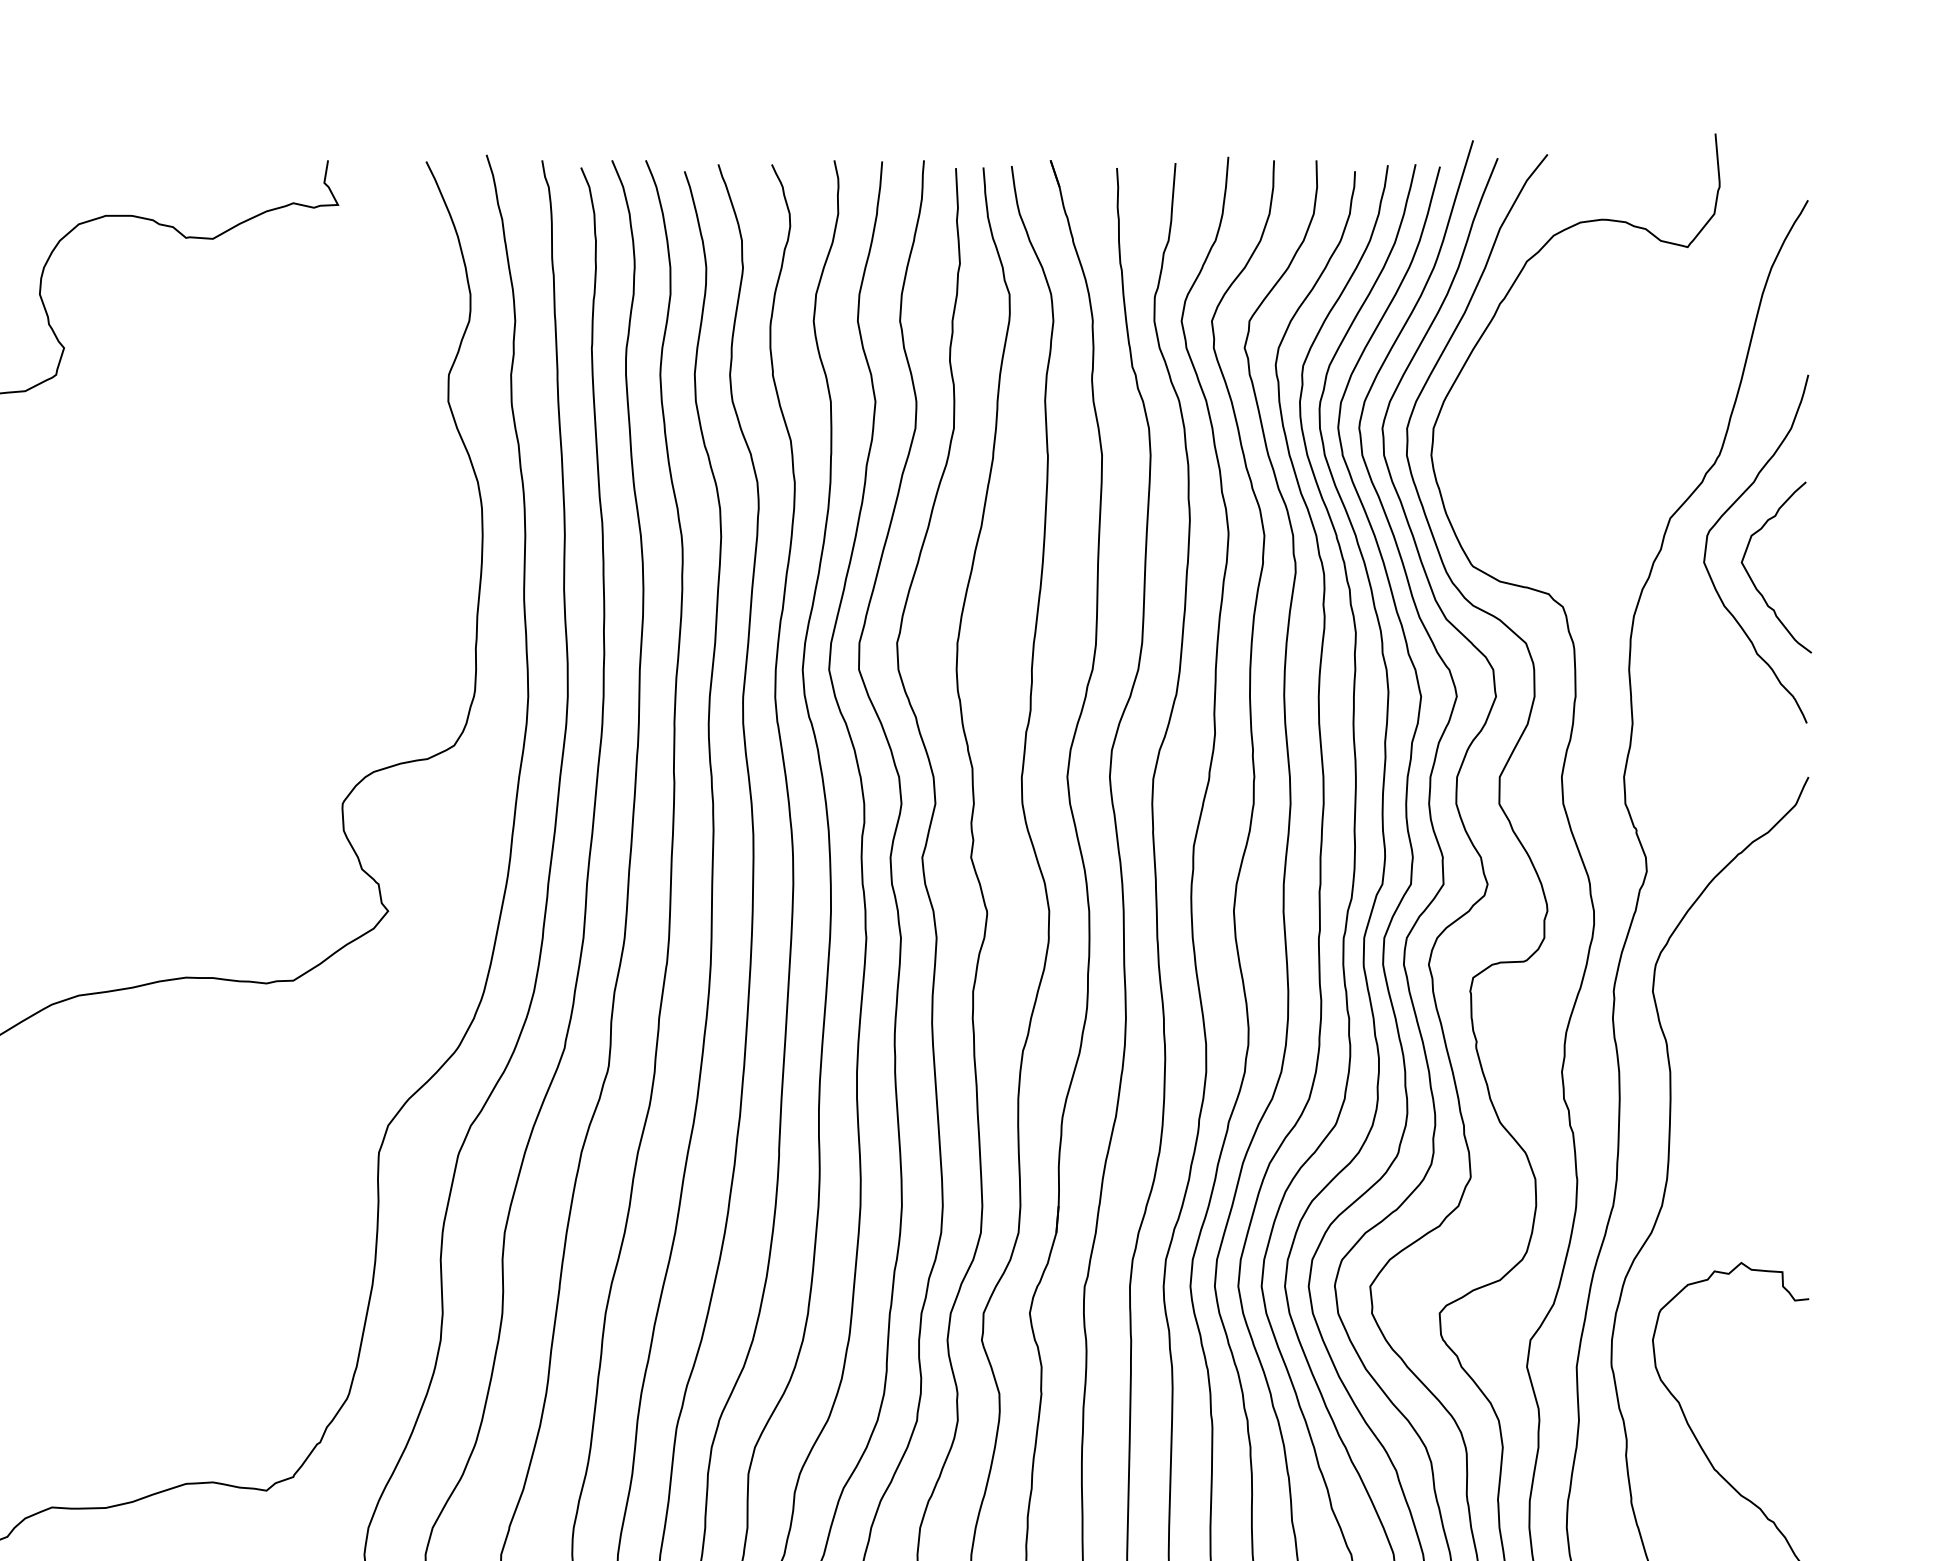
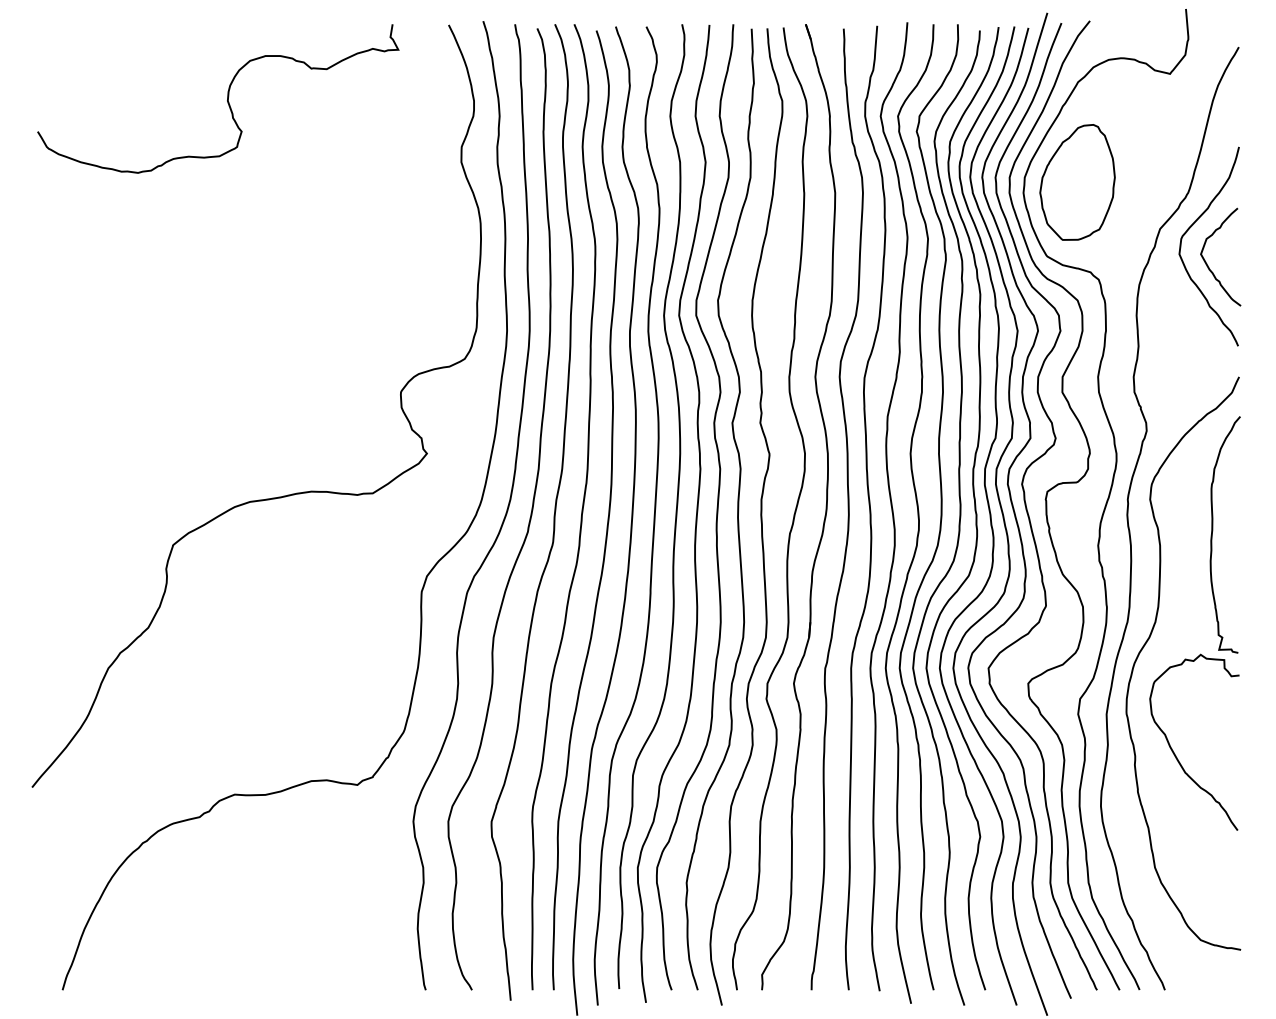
part: (1525, 437) -> (1077, 182), added
curve: (1763, 1047) -> (1213, 531), added

